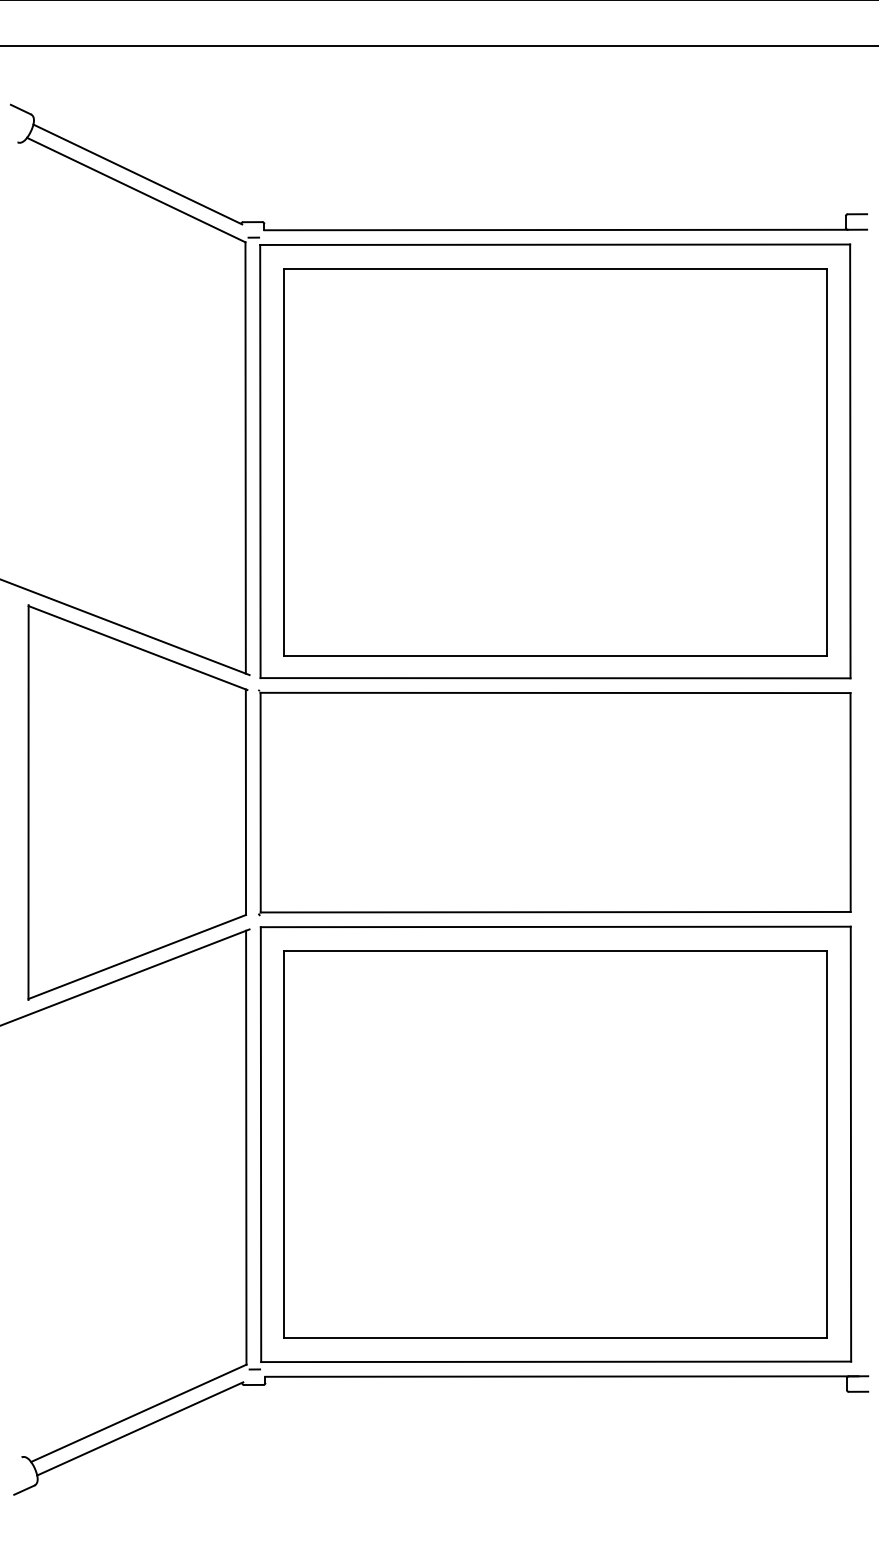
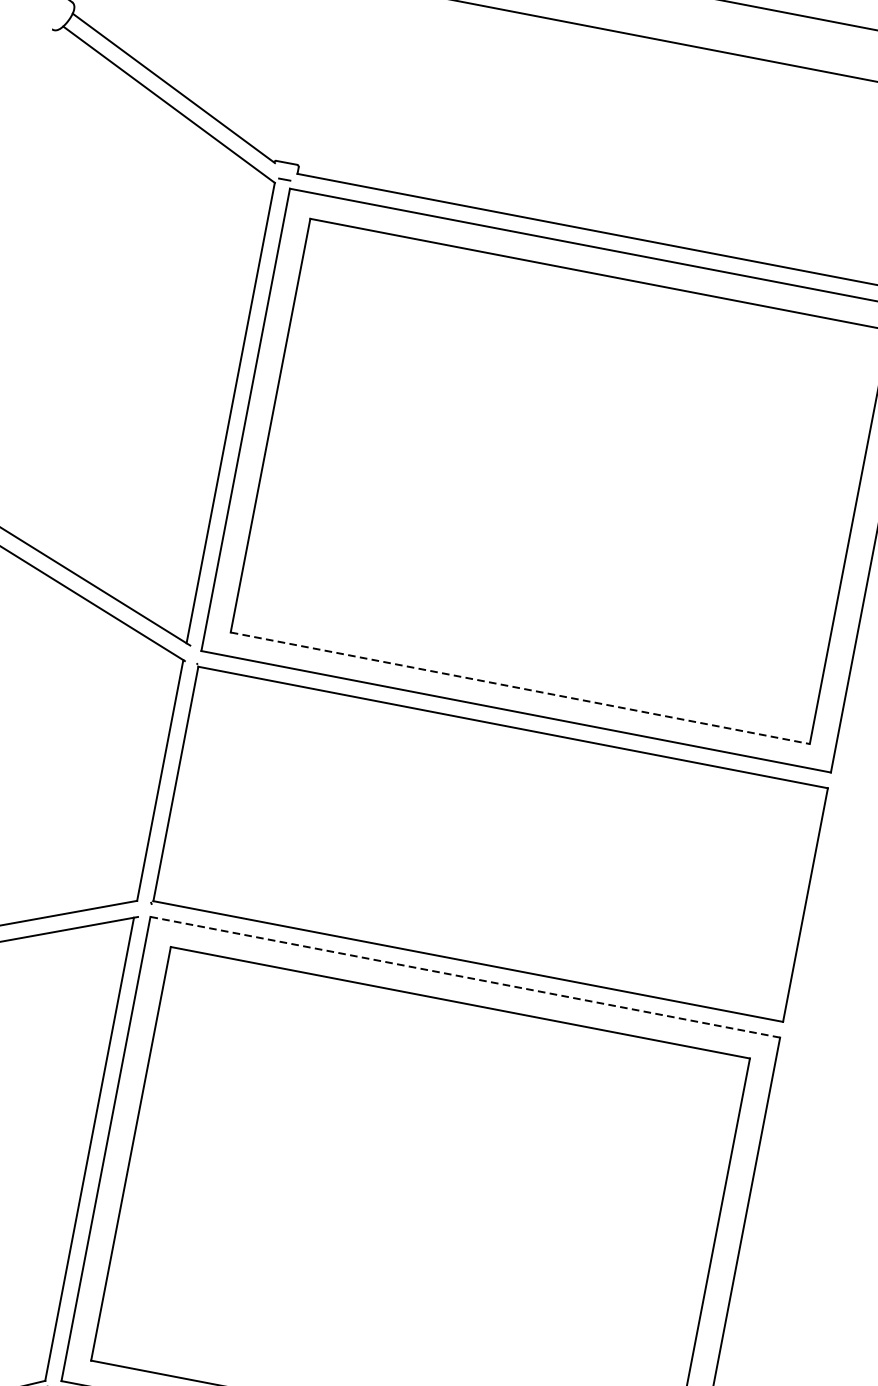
line: (555, 656) -> (520, 688), solid -> dashed
line: (555, 926) -> (465, 976), solid -> dashed

